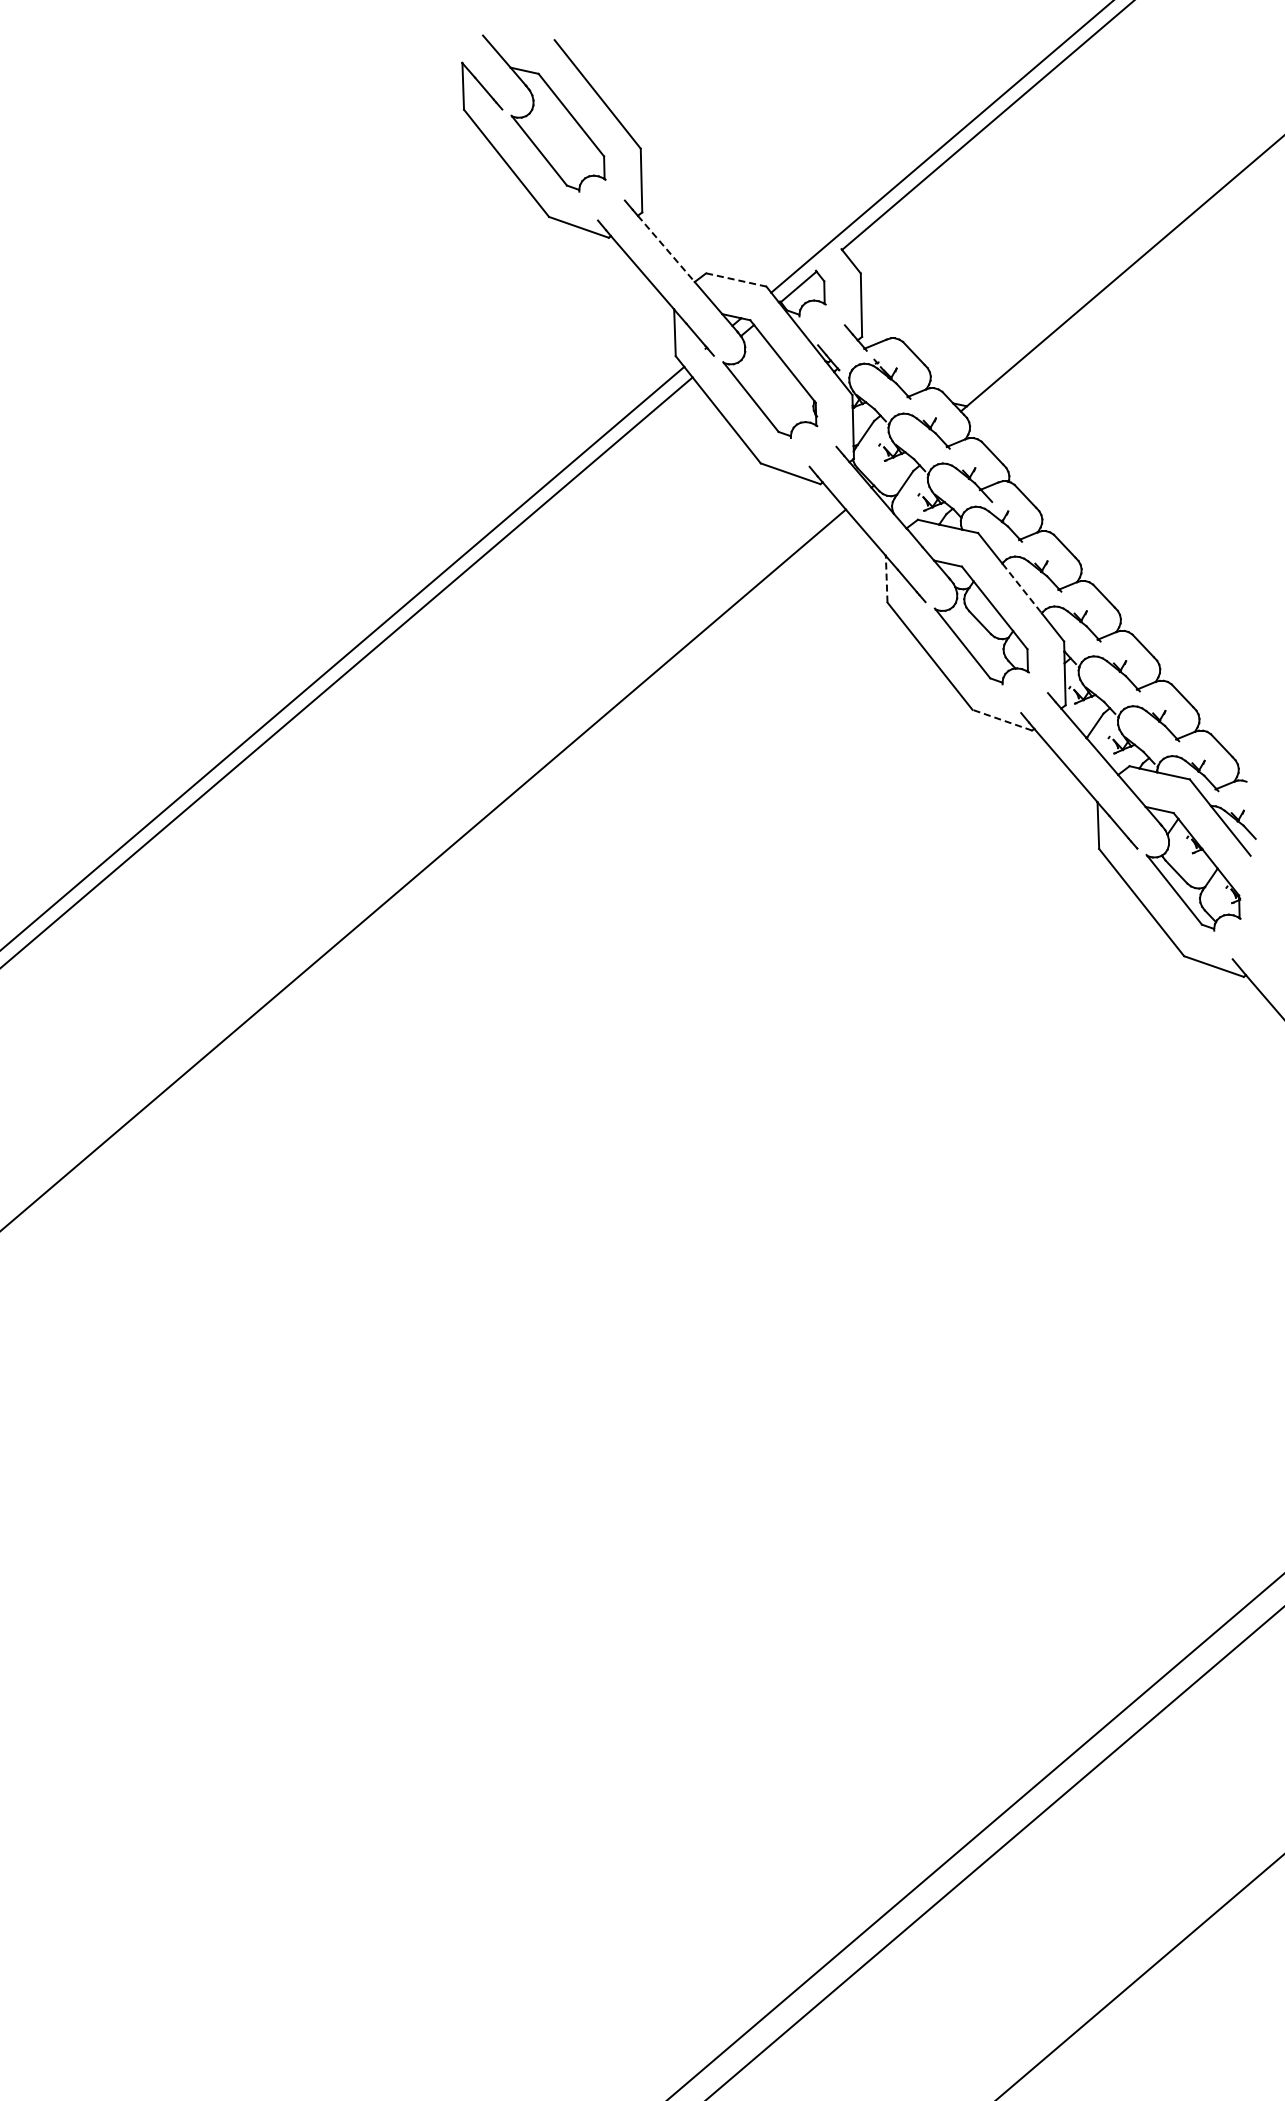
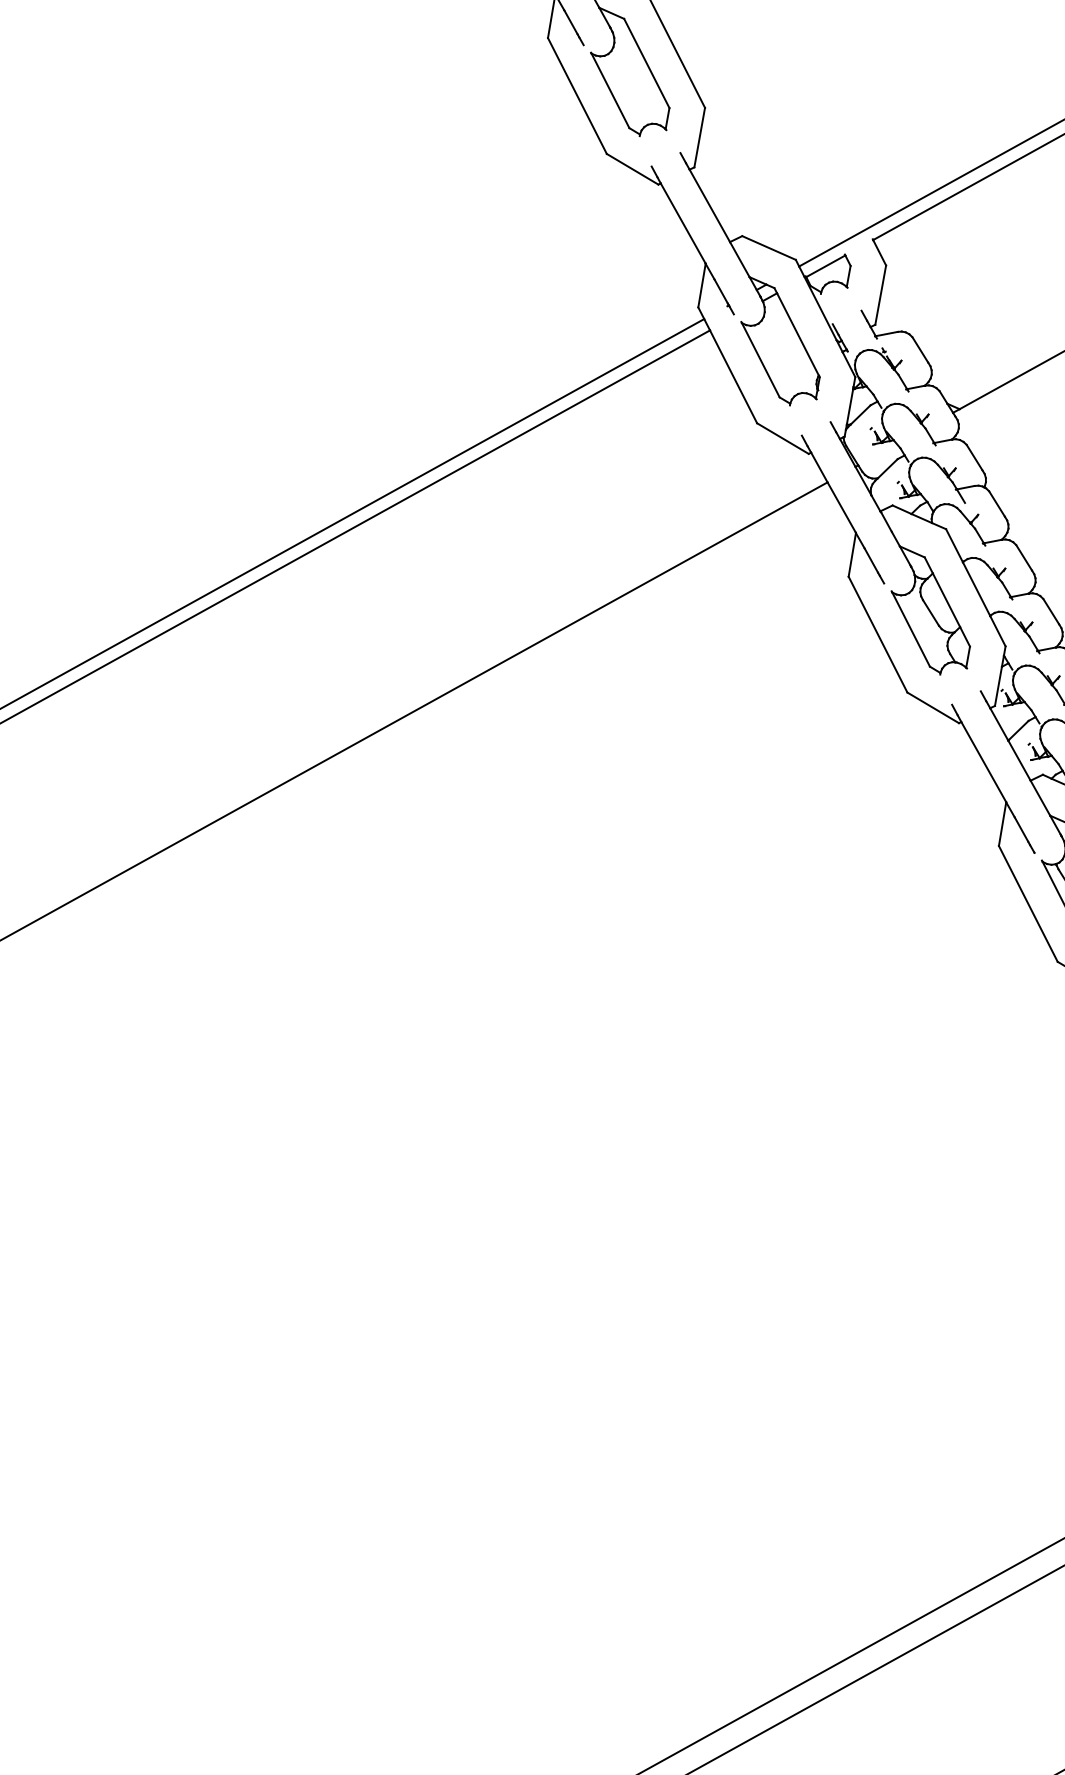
line: (666, 248) -> (710, 205), dashed -> solid
line: (736, 279) -> (769, 247), dashed -> solid
line: (886, 578) -> (852, 554), dashed -> solid
line: (1022, 588) -> (976, 589), dashed -> solid
line: (1002, 720) -> (933, 708), dashed -> solid

